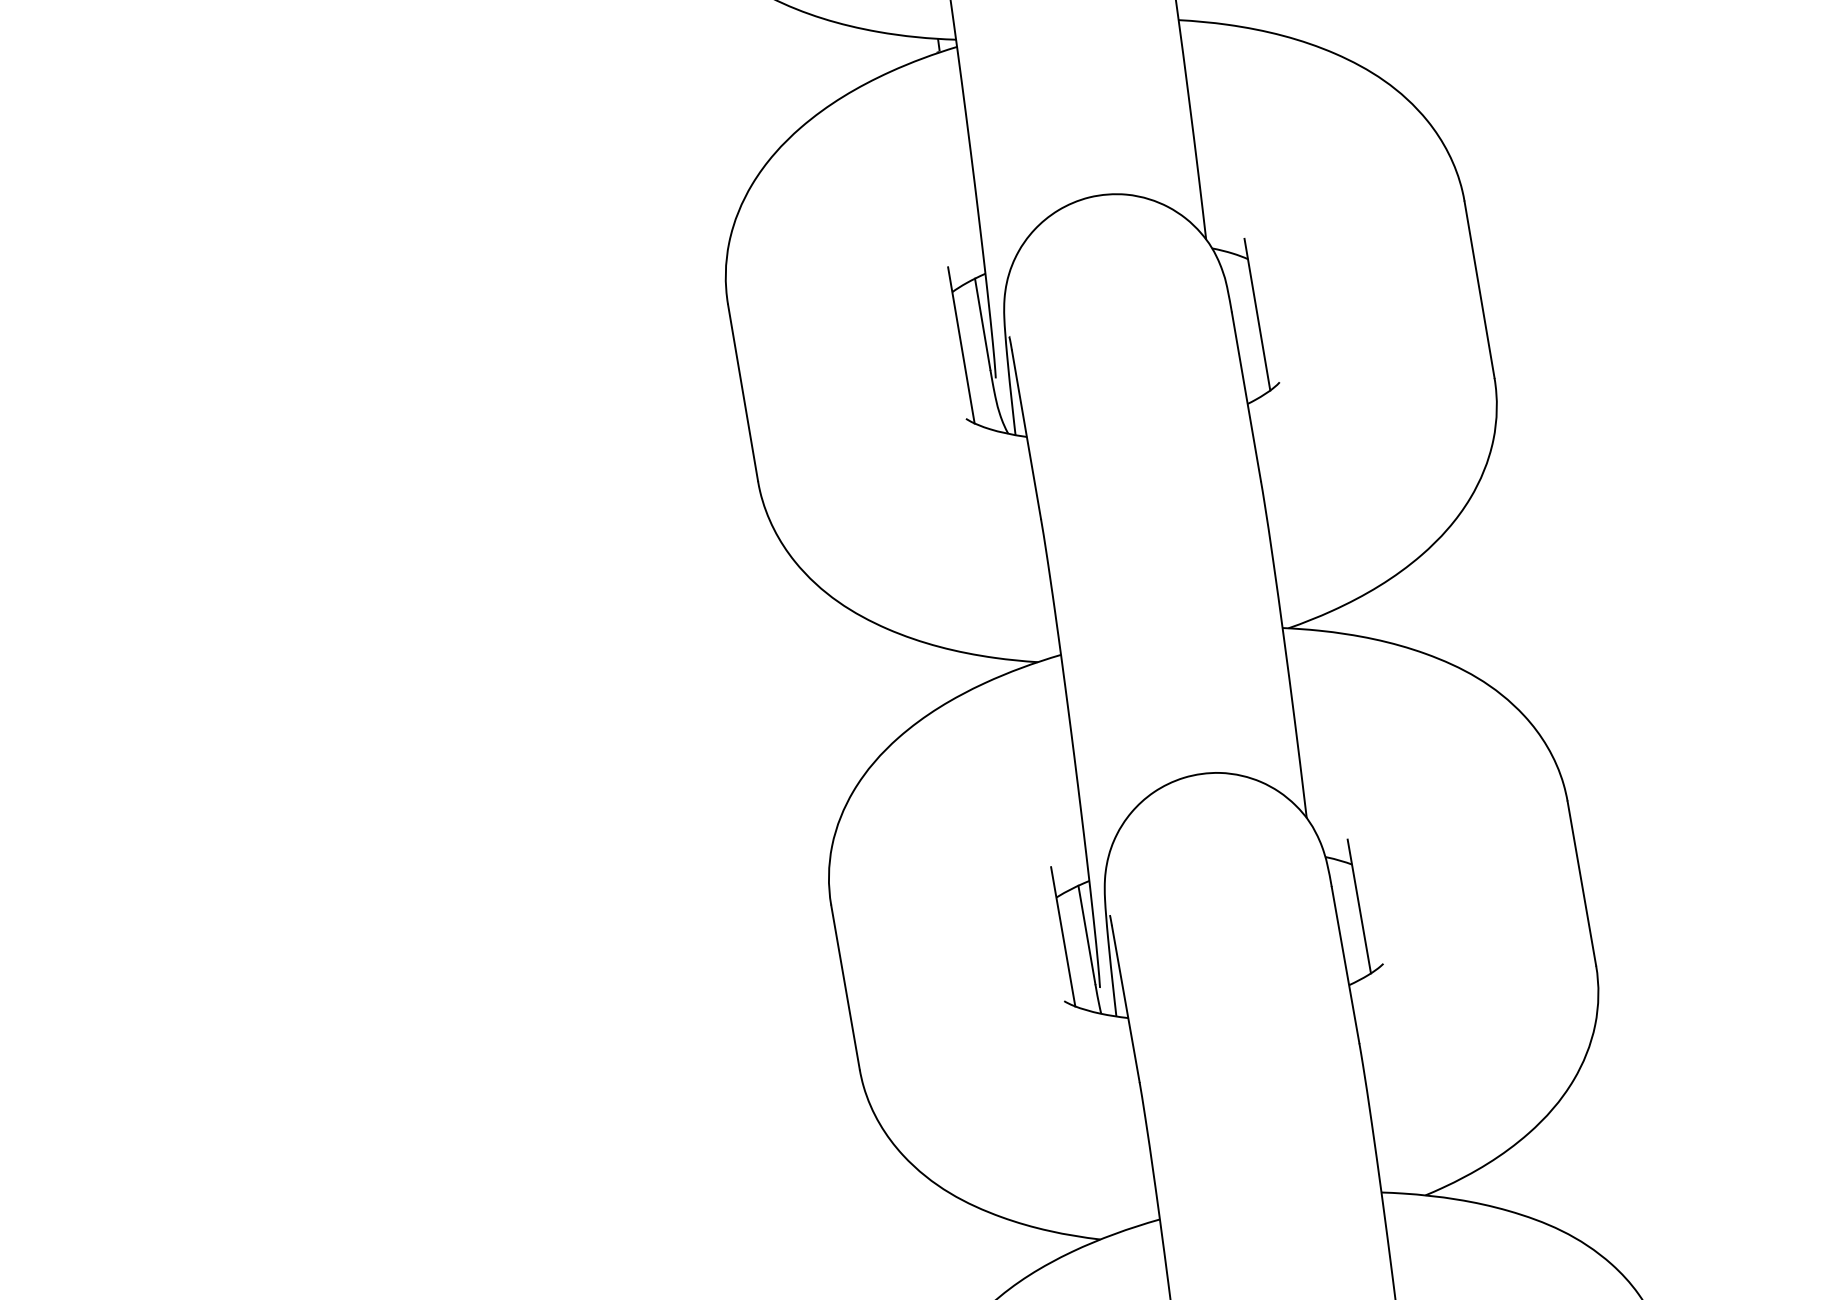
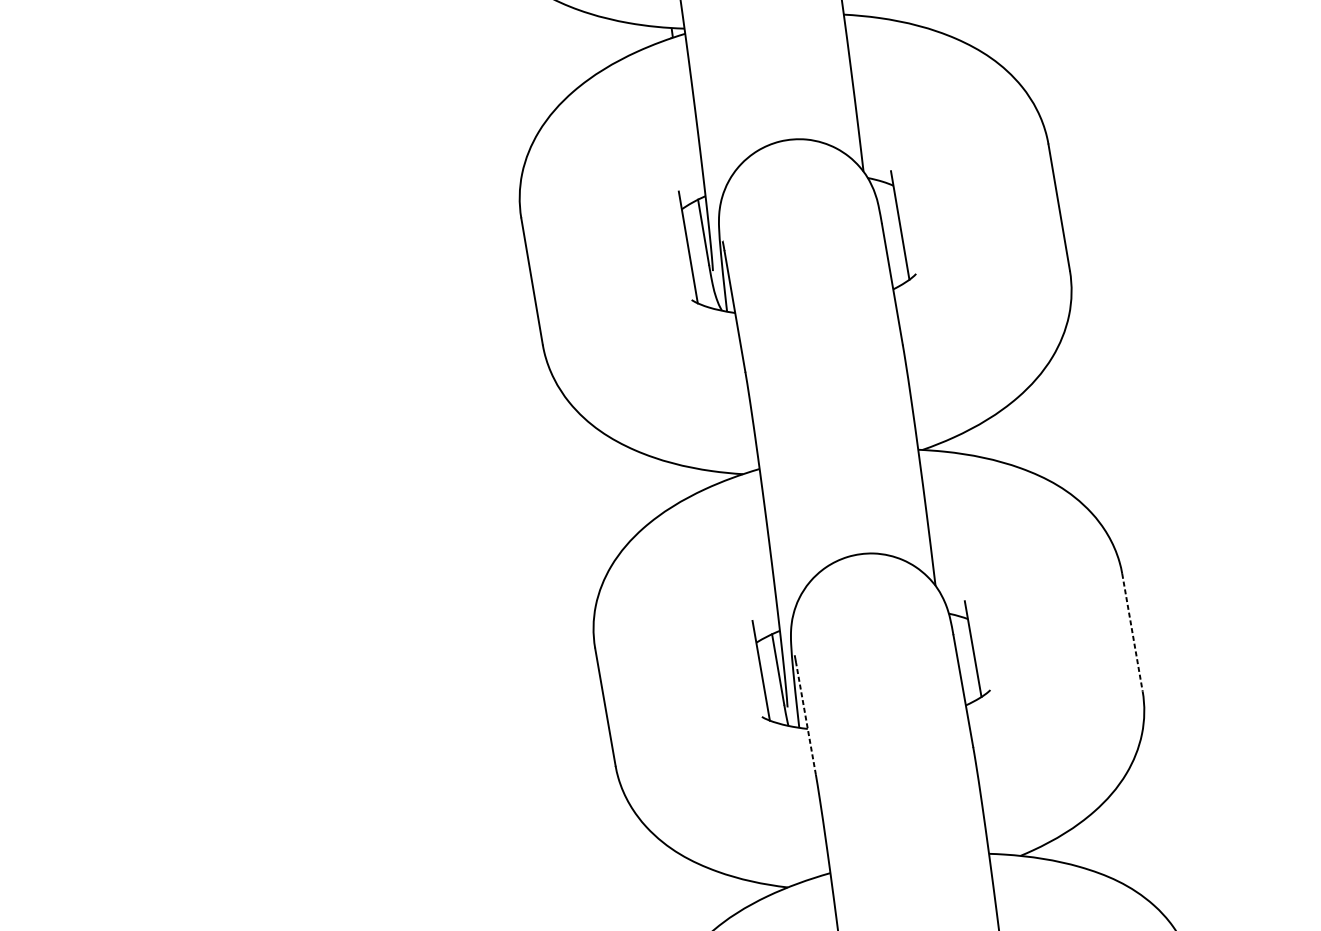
line: (1581, 884) -> (1132, 633), solid -> dashed
line: (1125, 1003) -> (805, 718), solid -> dashed

